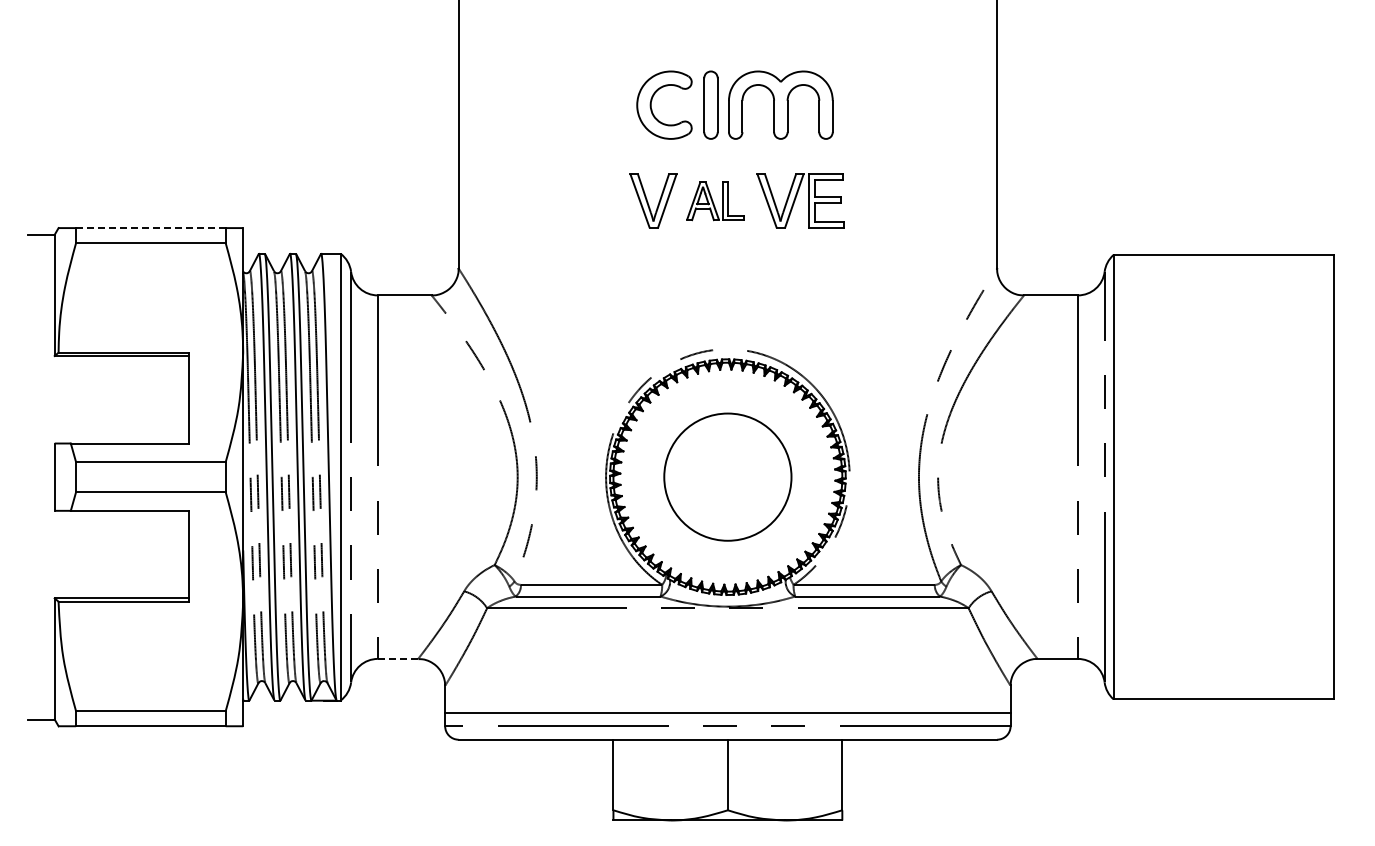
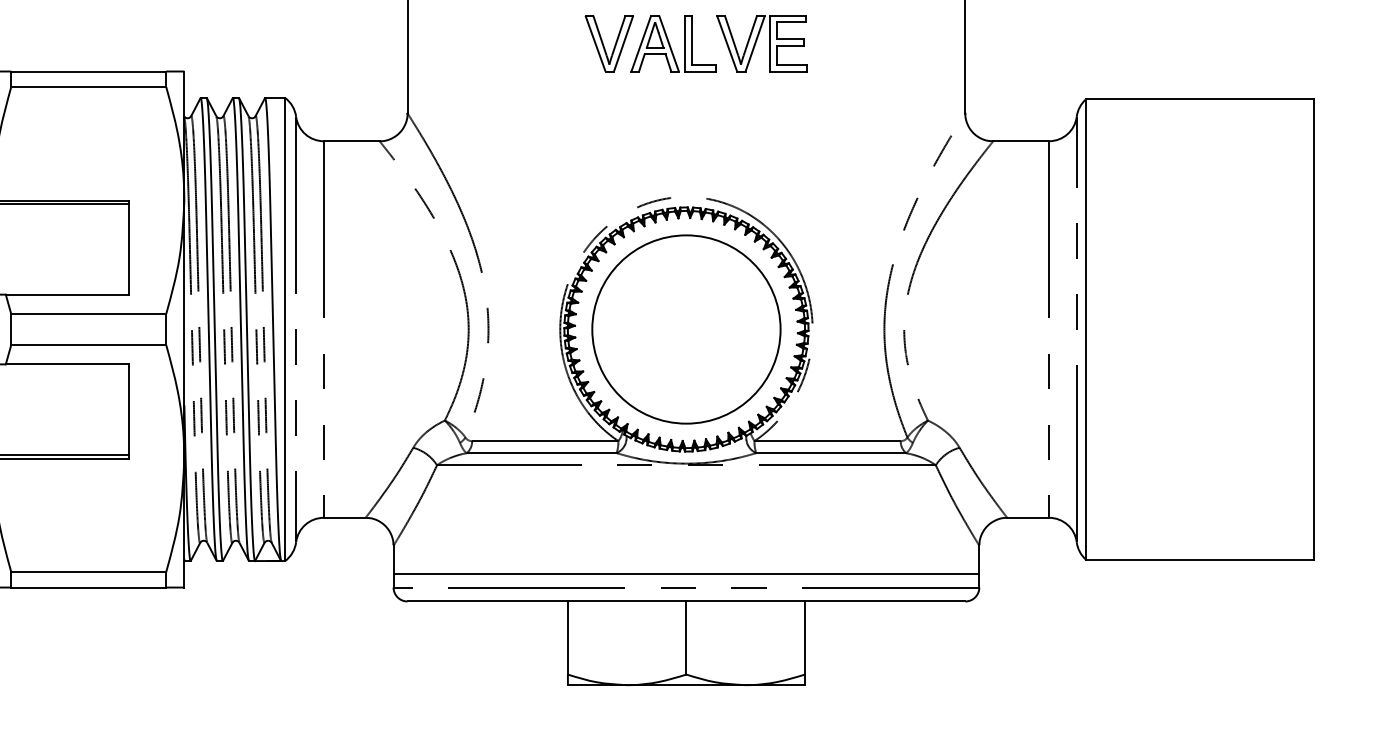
part: (715, 201) -> (673, 43), size x1.43
line: (150, 228) -> (88, 71), dashed -> solid
circle: (727, 477) -> (686, 329), size x1.43
line: (398, 658) -> (345, 517), dashed -> solid

